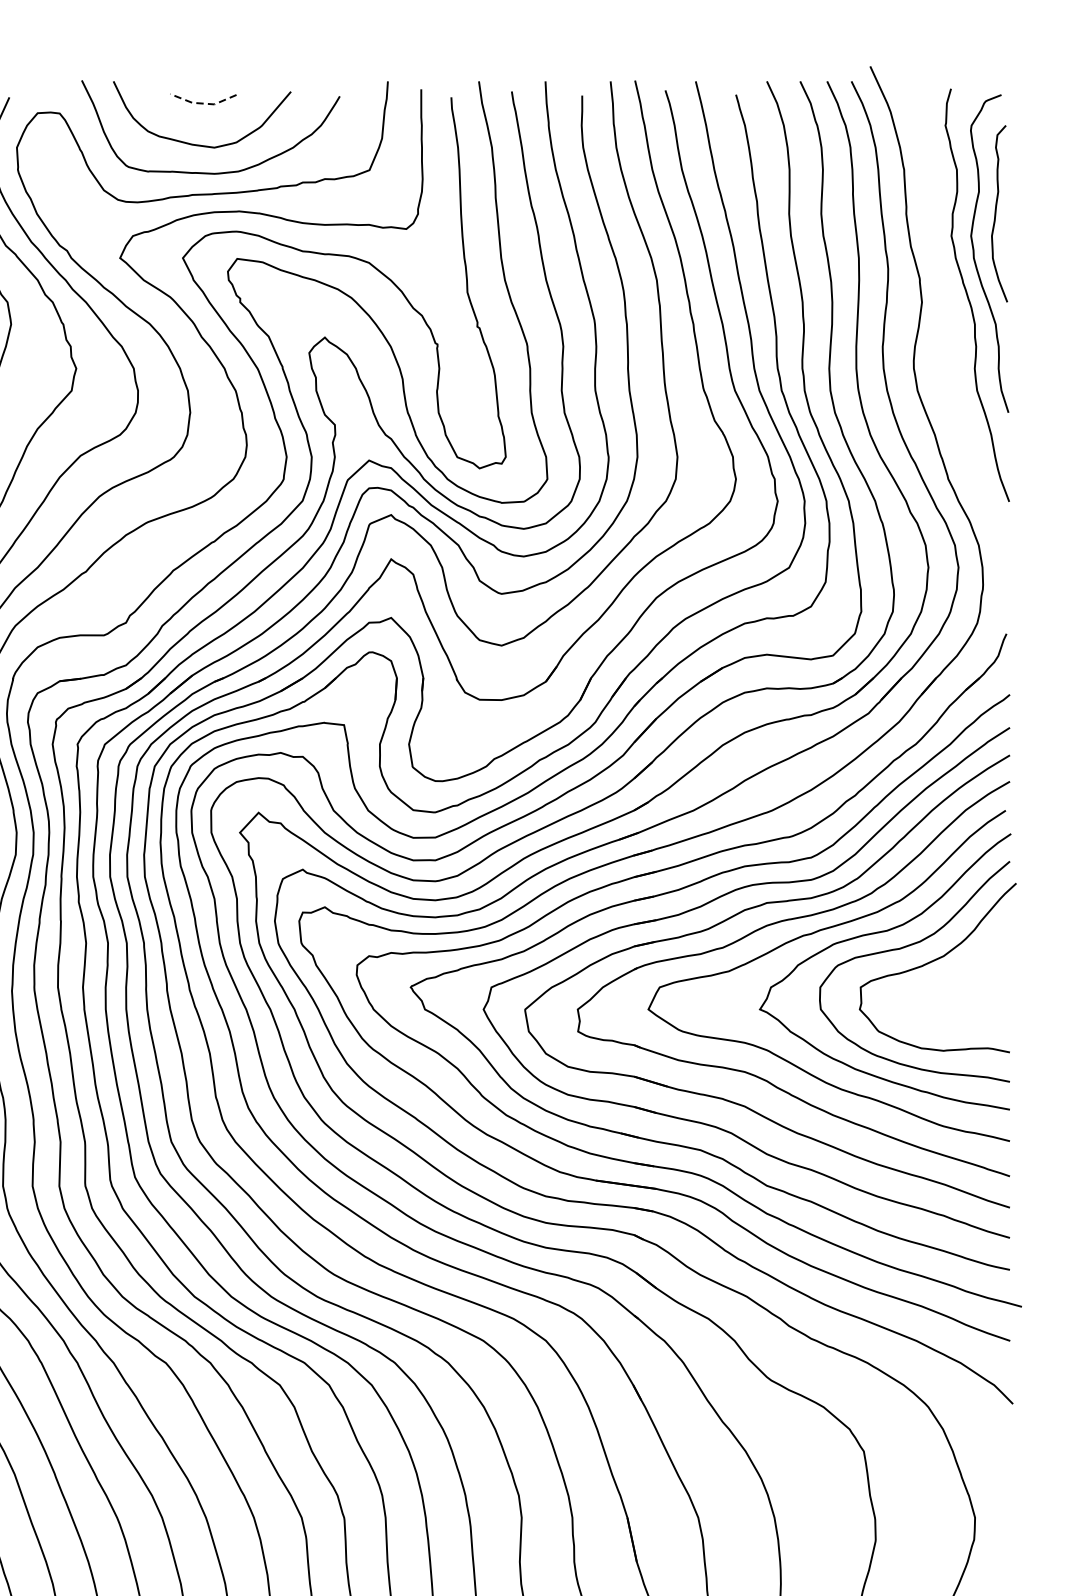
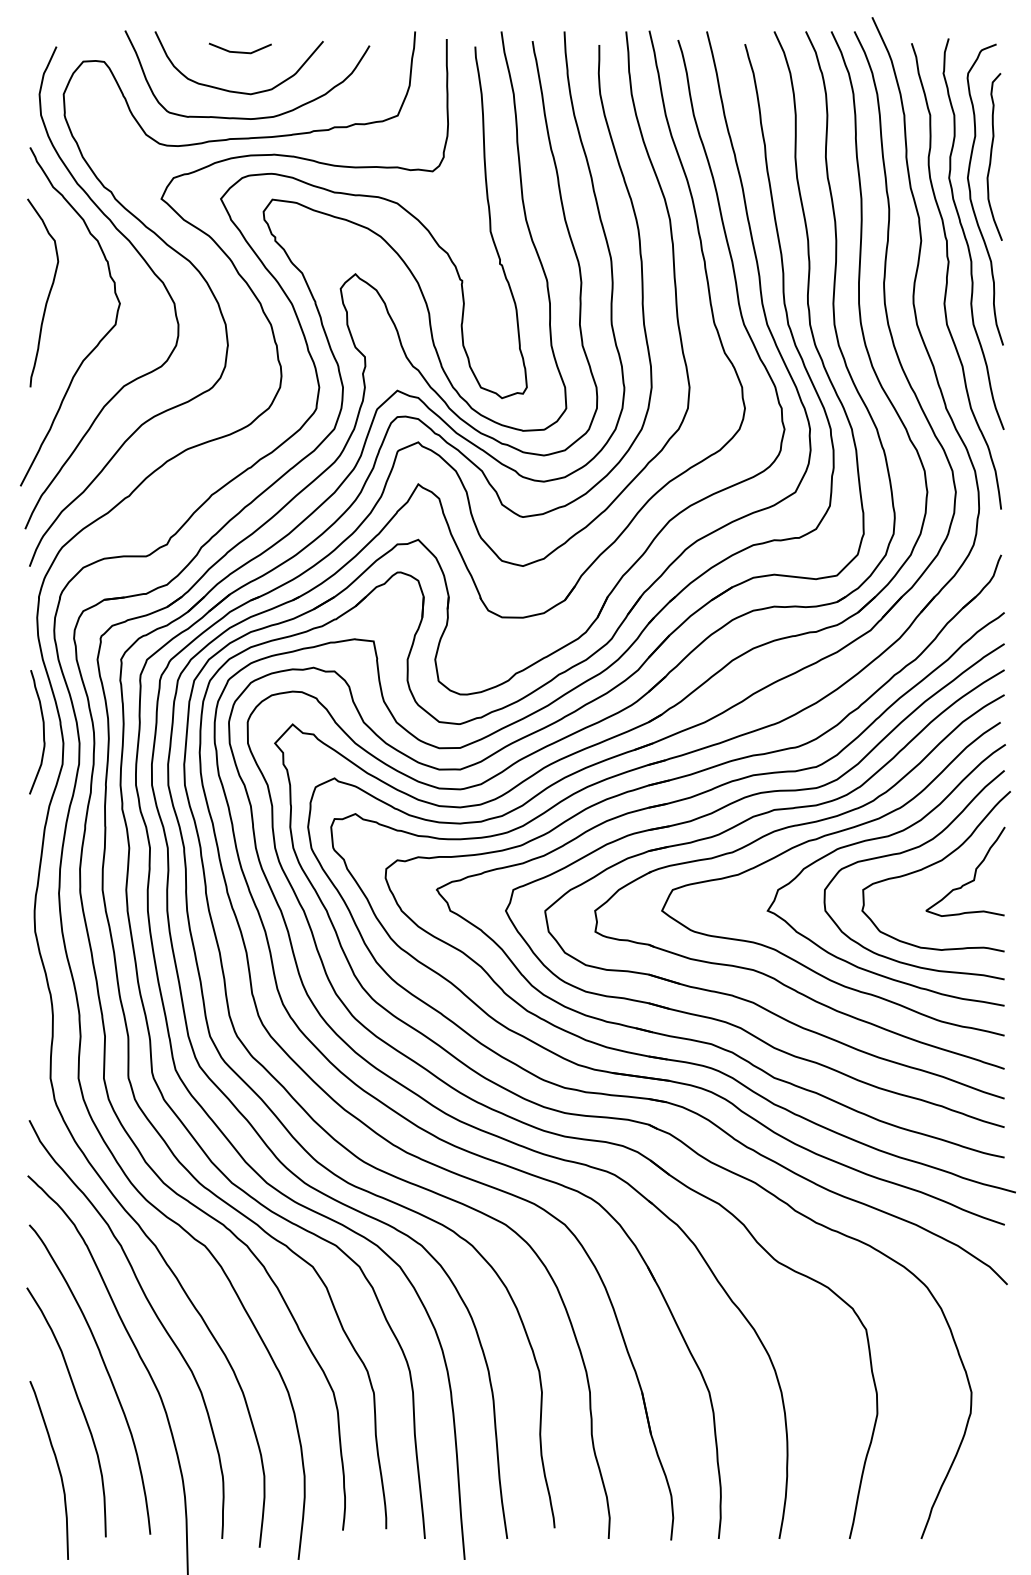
line: (202, 103) -> (239, 52), dashed -> solid
curve: (950, 337) -> (948, 274), added
curve: (978, 967) -> (974, 871), added

